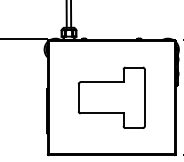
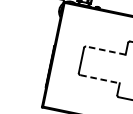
line: (101, 82) -> (105, 50), solid -> dashed
line: (102, 113) -> (100, 79), solid -> dashed

